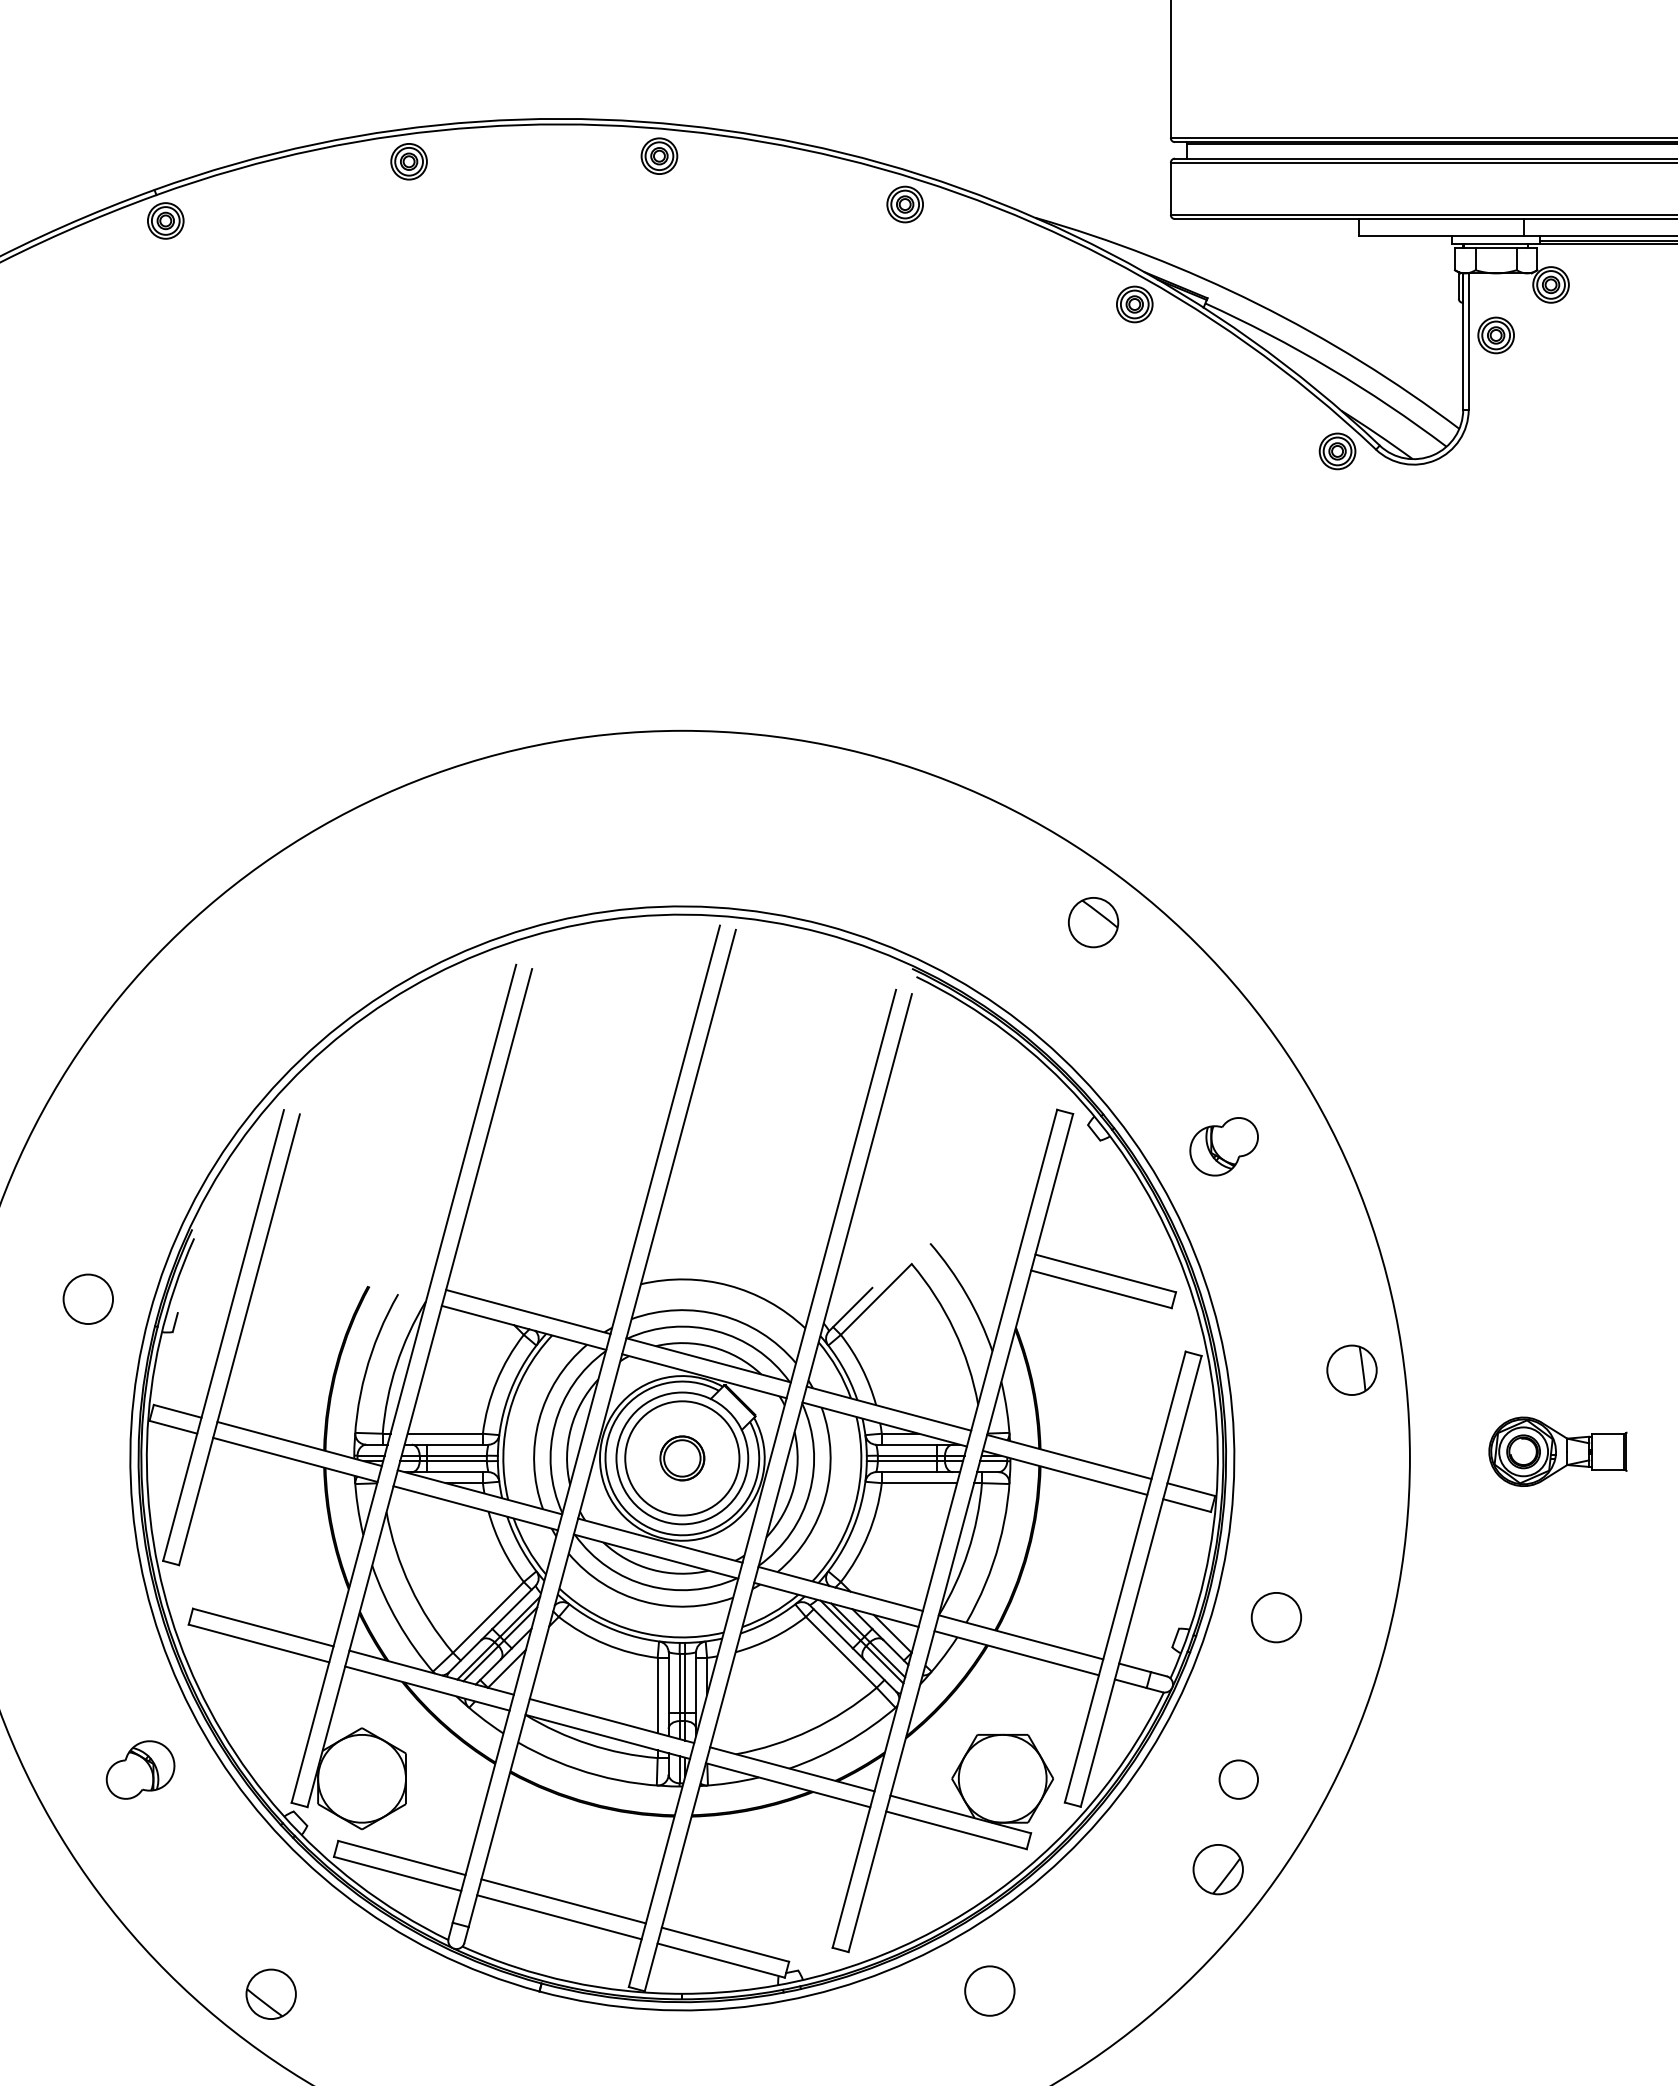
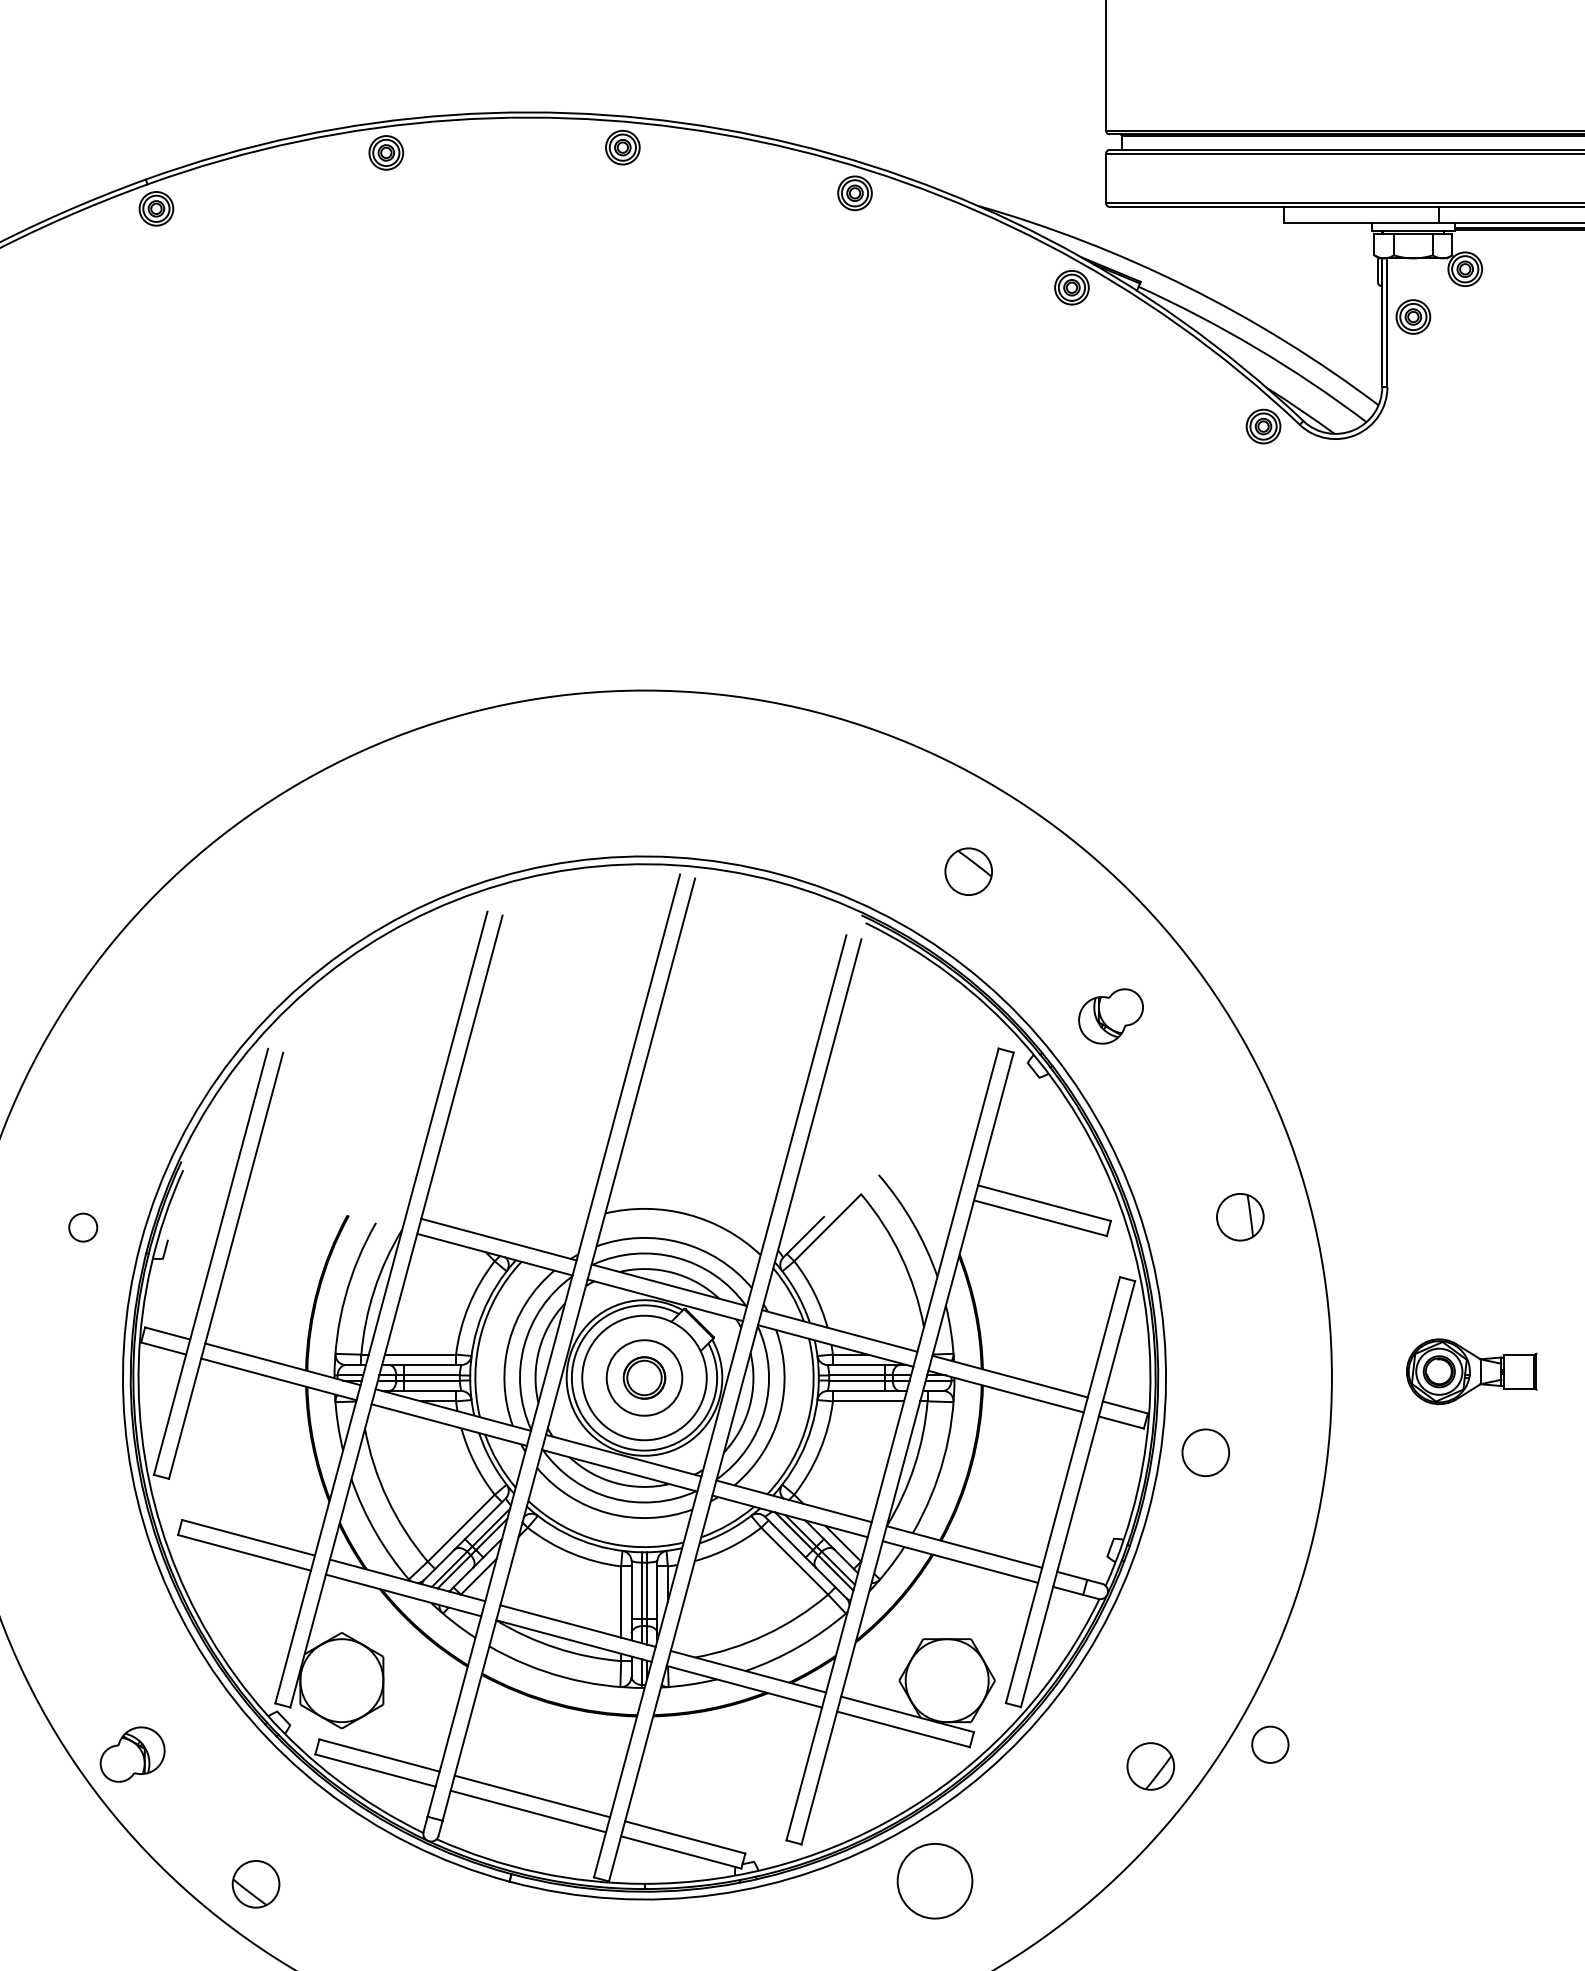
part: (1093, 922) -> (968, 871), moved
part: (1223, 1146) -> (1110, 1016), moved
circle: (88, 1299) -> (83, 1227), size x0.6
part: (1351, 1369) -> (1239, 1216), moved
circle: (682, 1458) -> (644, 1378), size x0.7
circle: (1276, 1617) -> (1205, 1452), moved
part: (140, 1769) -> (132, 1754), moved
circle: (1238, 1779) -> (1270, 1744), moved
circle: (989, 1990) -> (934, 1880), size x1.6

